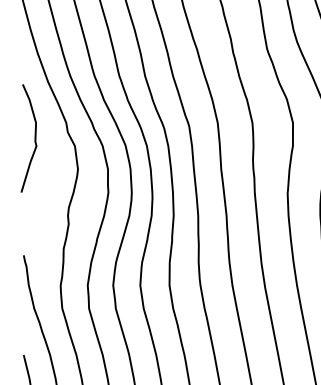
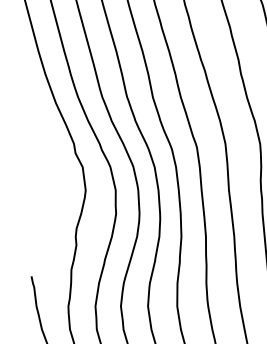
curve: (34, 138) -> (42, 159), removed

